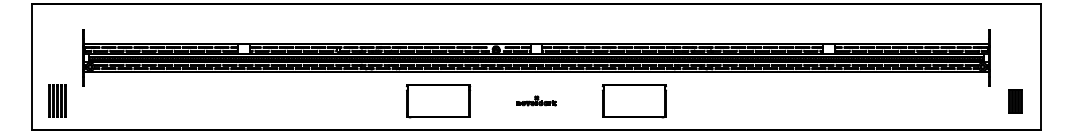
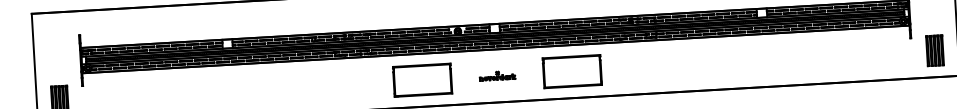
part: (1015, 100) -> (934, 50), size x1.43
part: (438, 101) -> (422, 80), moved
part: (633, 101) -> (571, 72), moved

